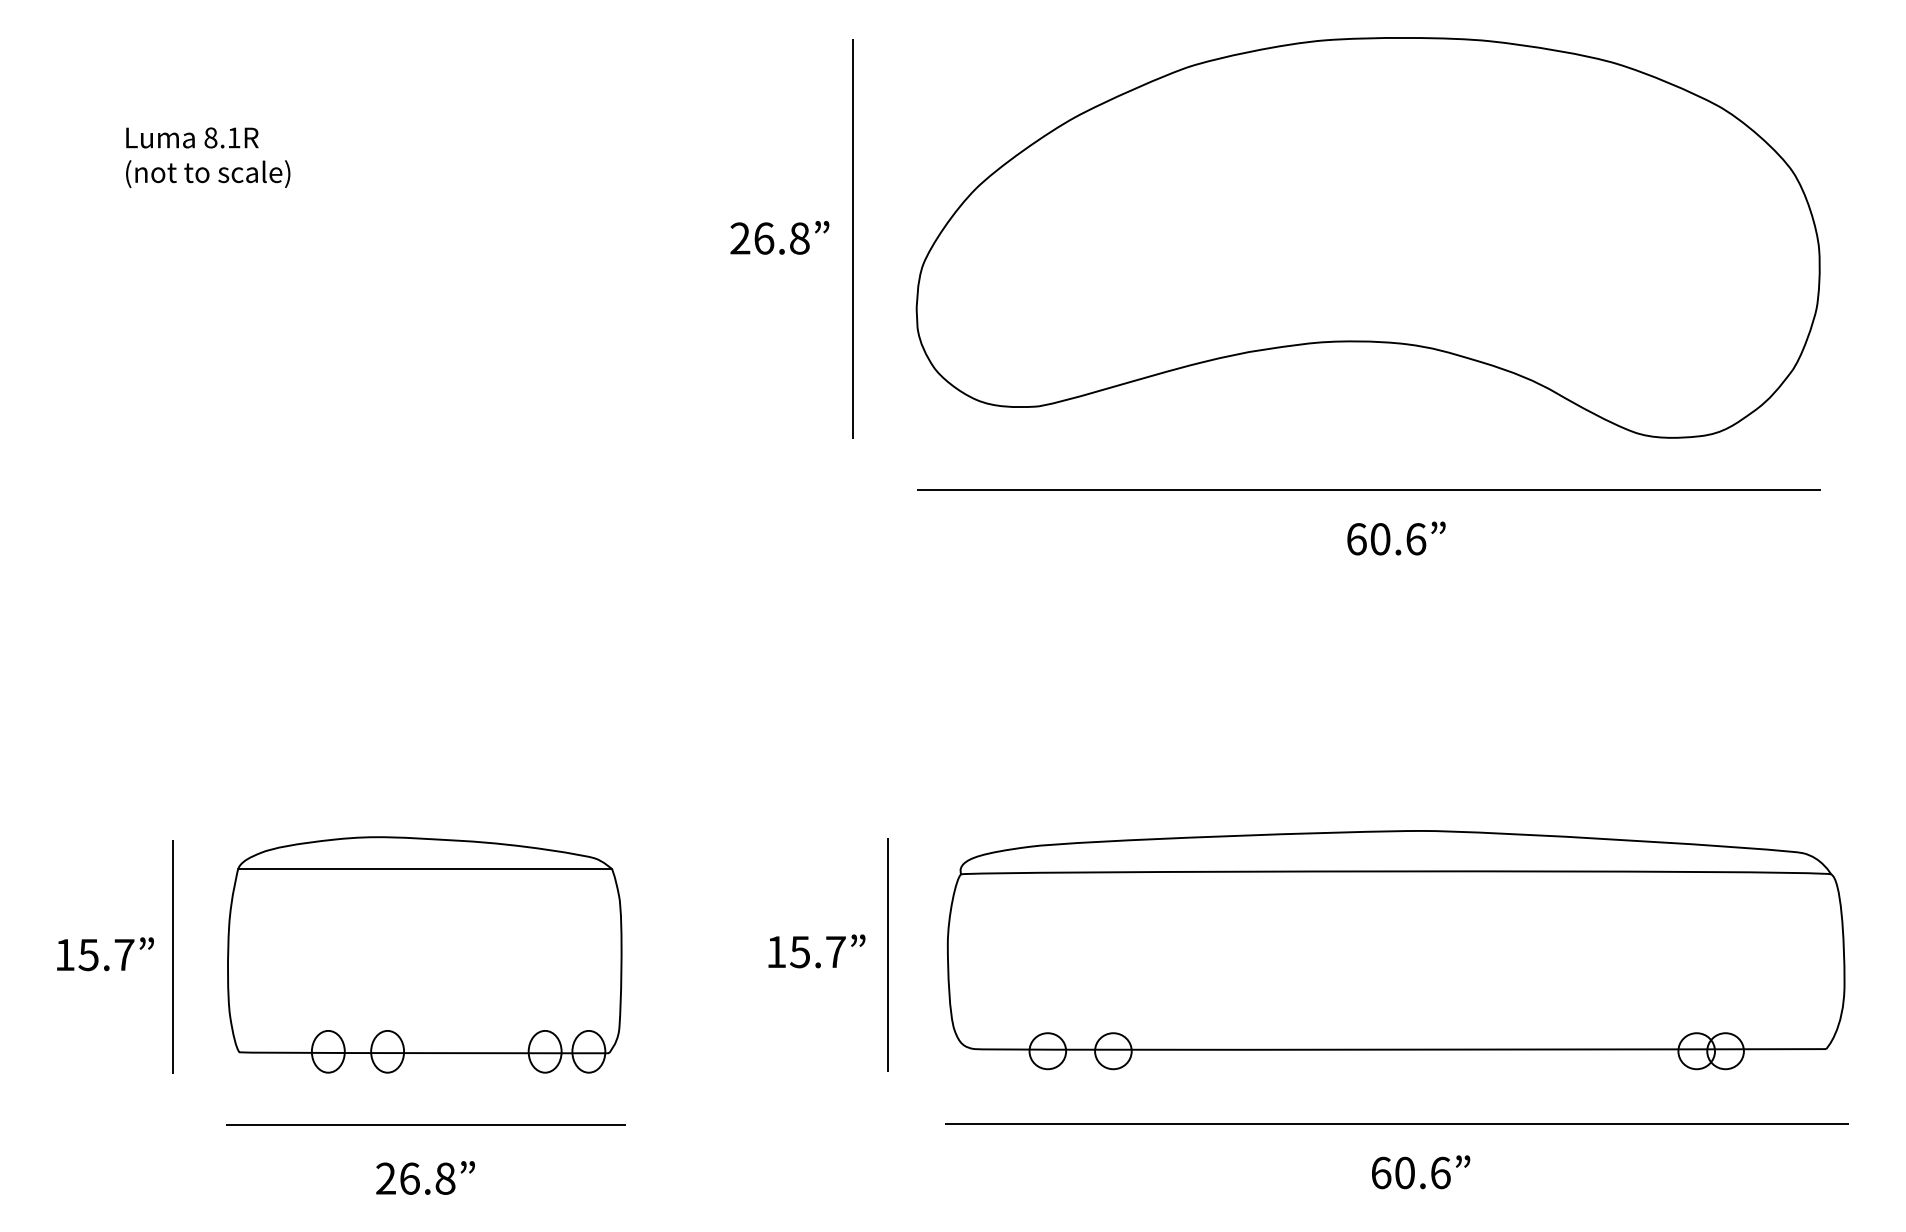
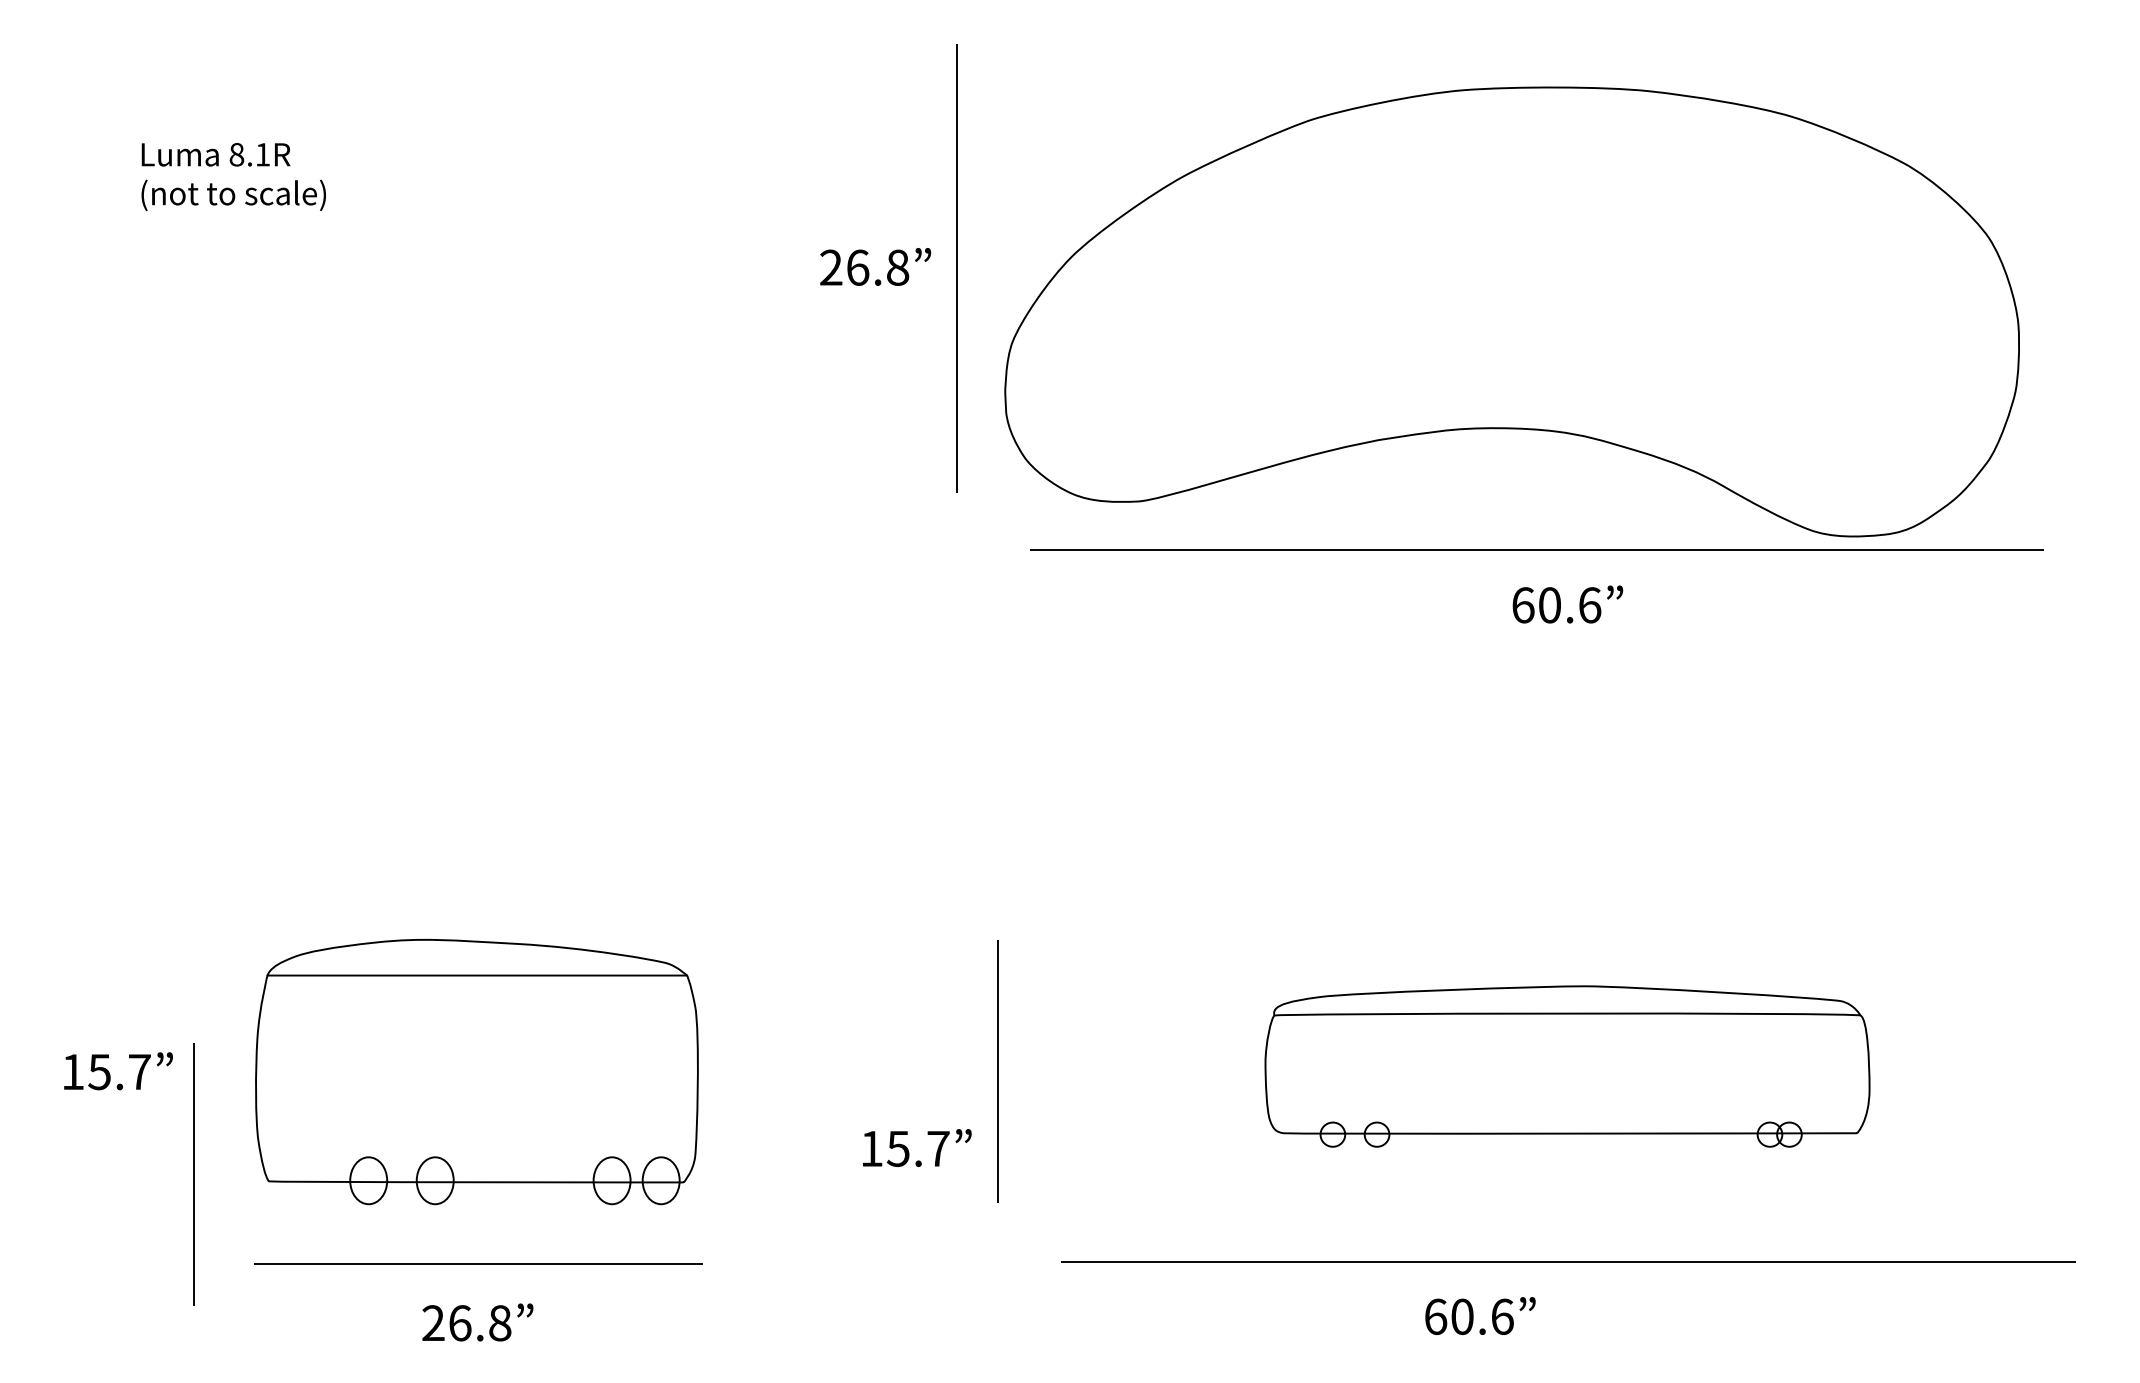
part: (1367, 237) -> (1511, 311), moved
text: (817, 950) -> (917, 1147), moved
part: (1396, 950) -> (1567, 1066), size x0.6
line: (172, 957) -> (193, 1174), moved
text: (1421, 1171) -> (1480, 1315), moved

